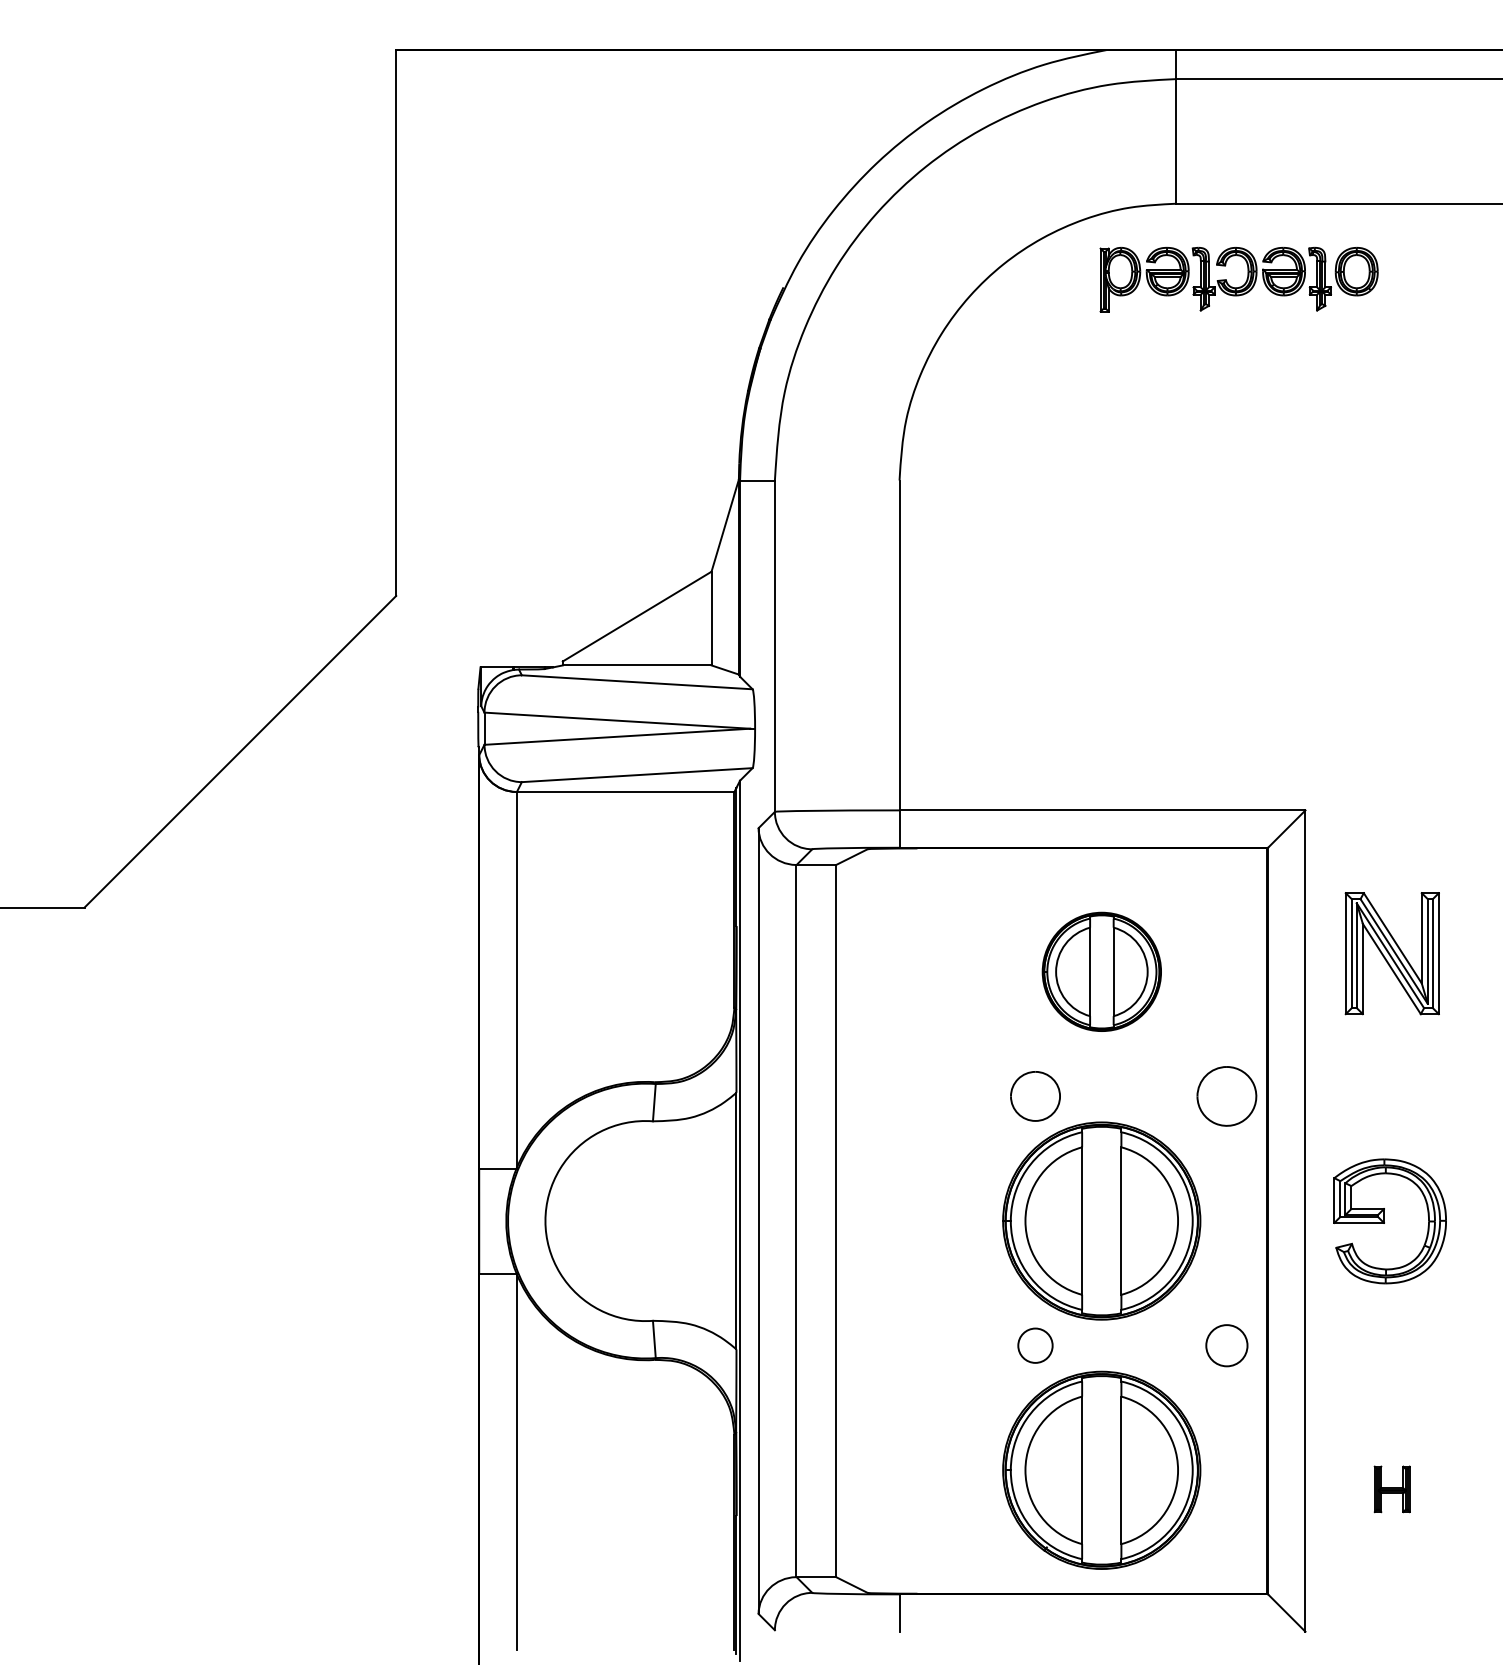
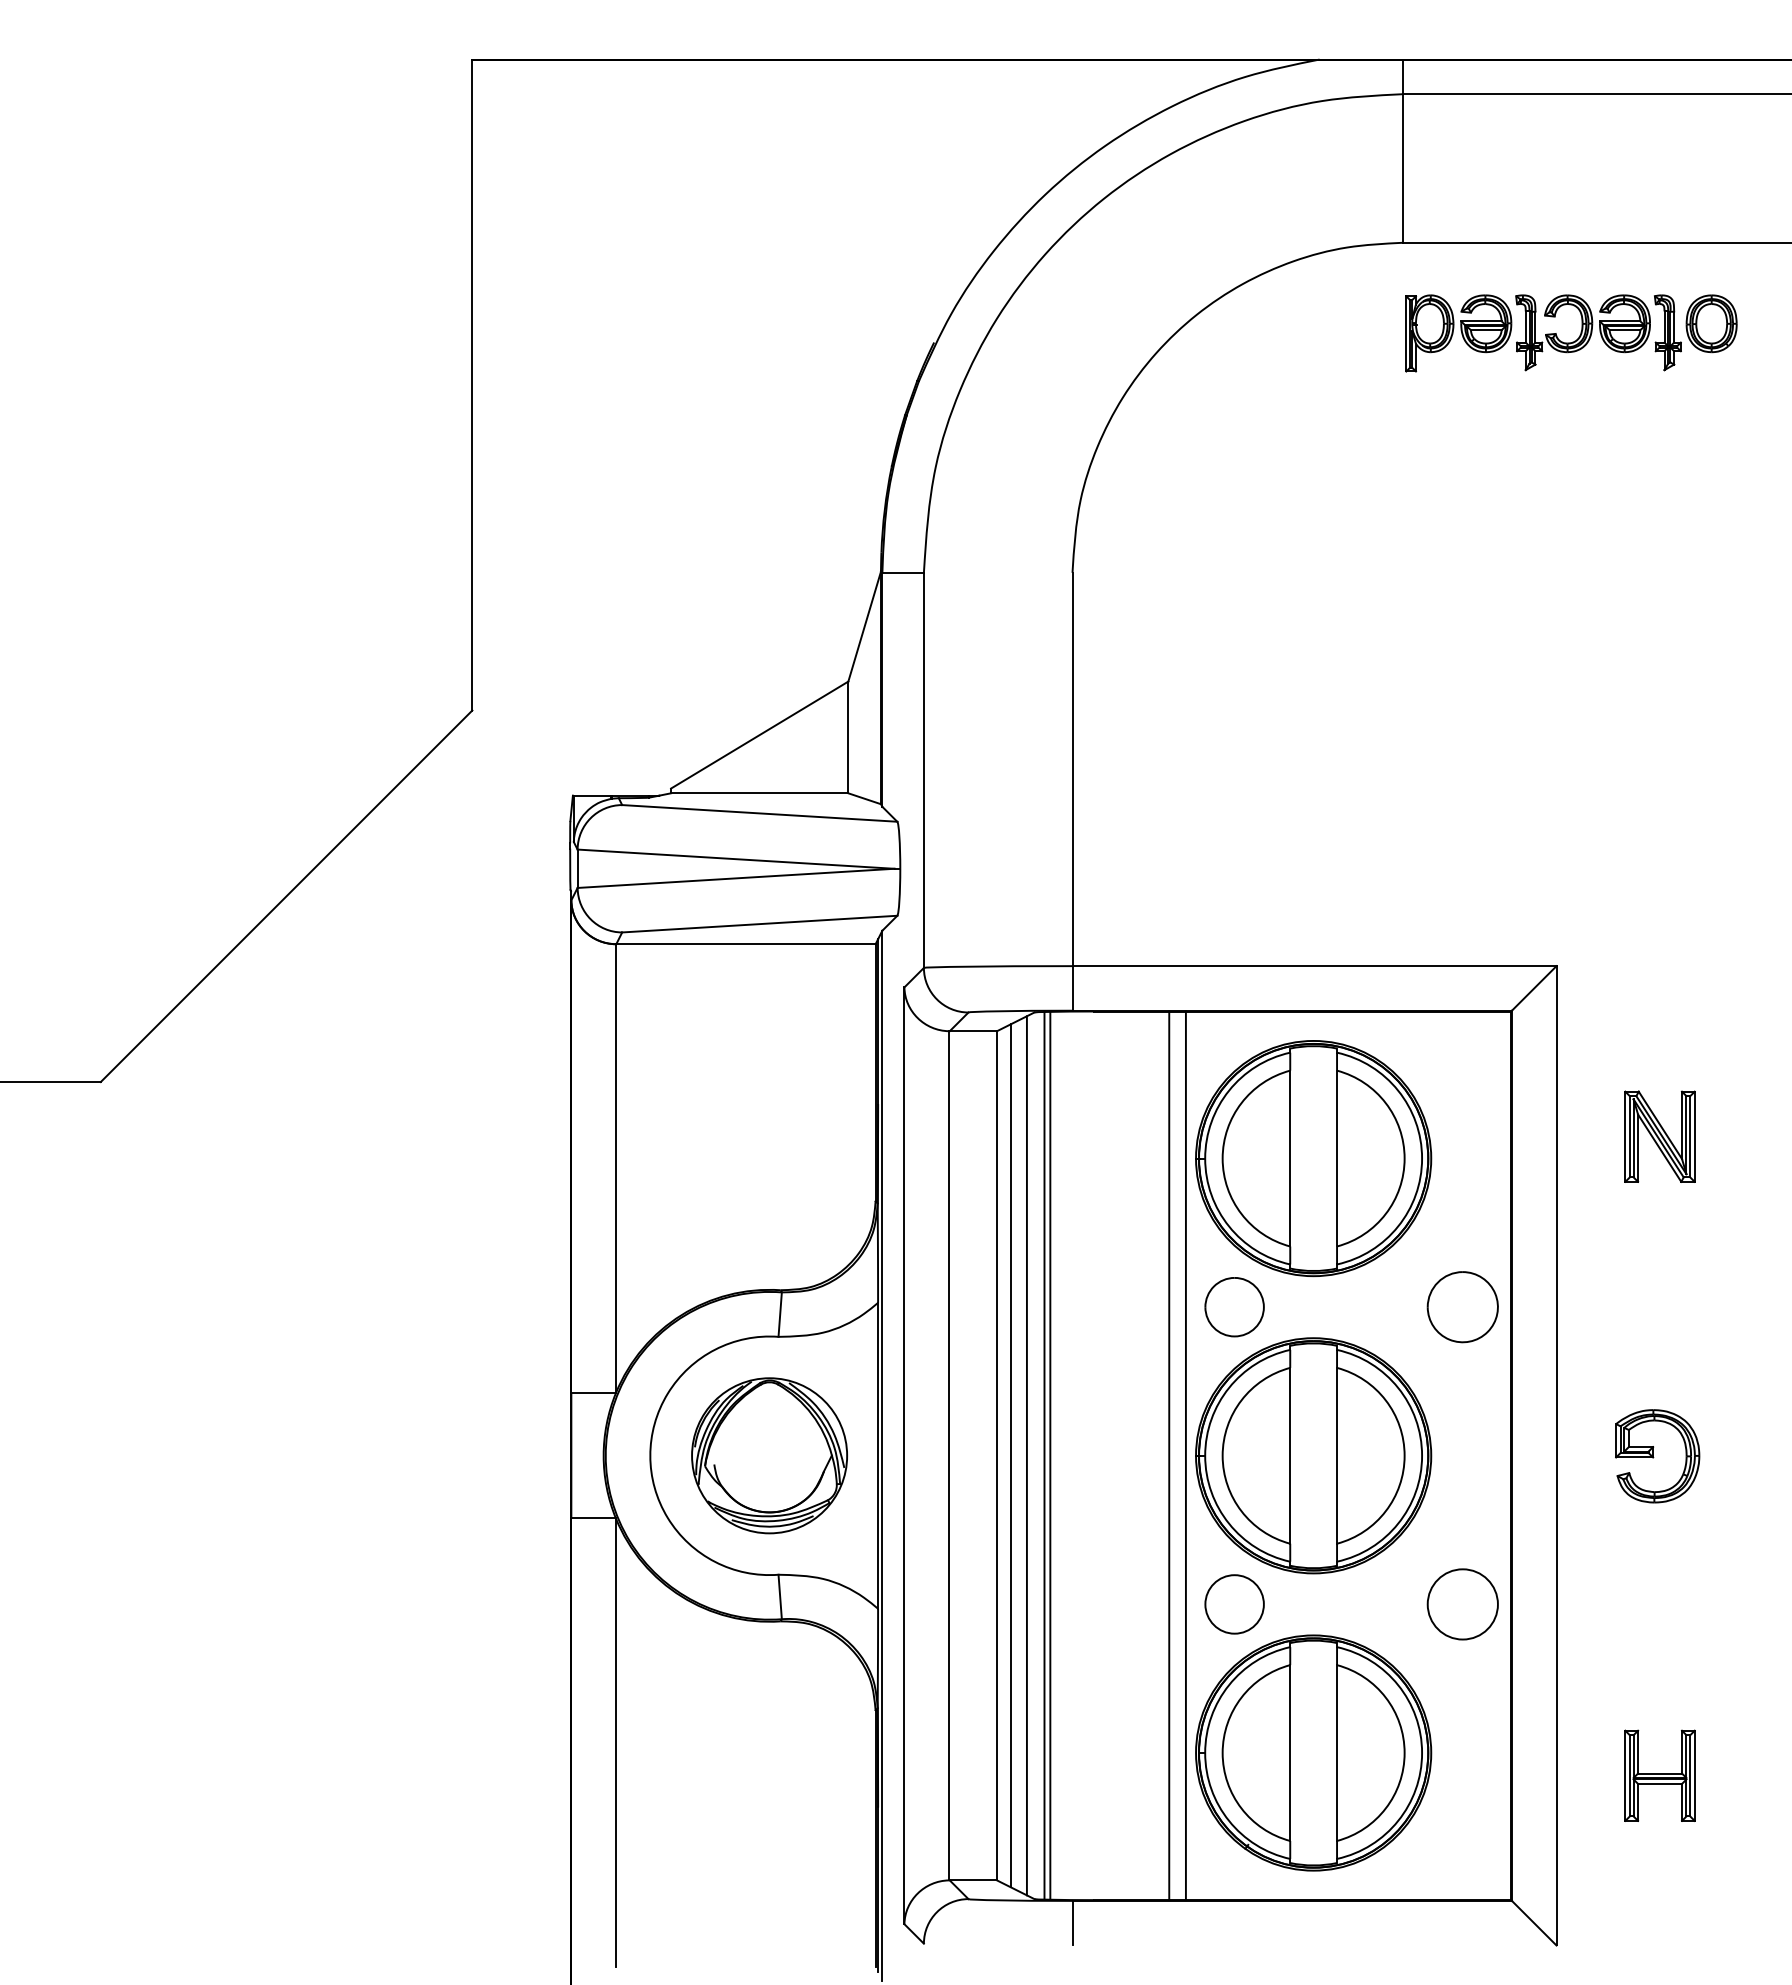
part: (1241, 285) -> (1574, 340), moved
part: (1391, 953) -> (1659, 1136), size x0.62
part: (1101, 971) -> (1313, 1158), size x1.67
part: (645, 1220) -> (769, 1455), added
line: (848, 1220) -> (1011, 1455), added
line: (860, 1220) -> (1026, 1455), added
line: (876, 1220) -> (1044, 1455), added
line: (881, 1220) -> (1050, 1455), added
line: (980, 1220) -> (1169, 1455), added
line: (994, 1220) -> (1185, 1455), added
part: (1390, 1221) -> (1657, 1456), size x0.62
circle: (1035, 1345) -> (1234, 1604), size x1.43
circle: (1226, 1345) -> (1462, 1604), size x1.43
part: (1391, 1489) -> (1659, 1775), size x1.67

